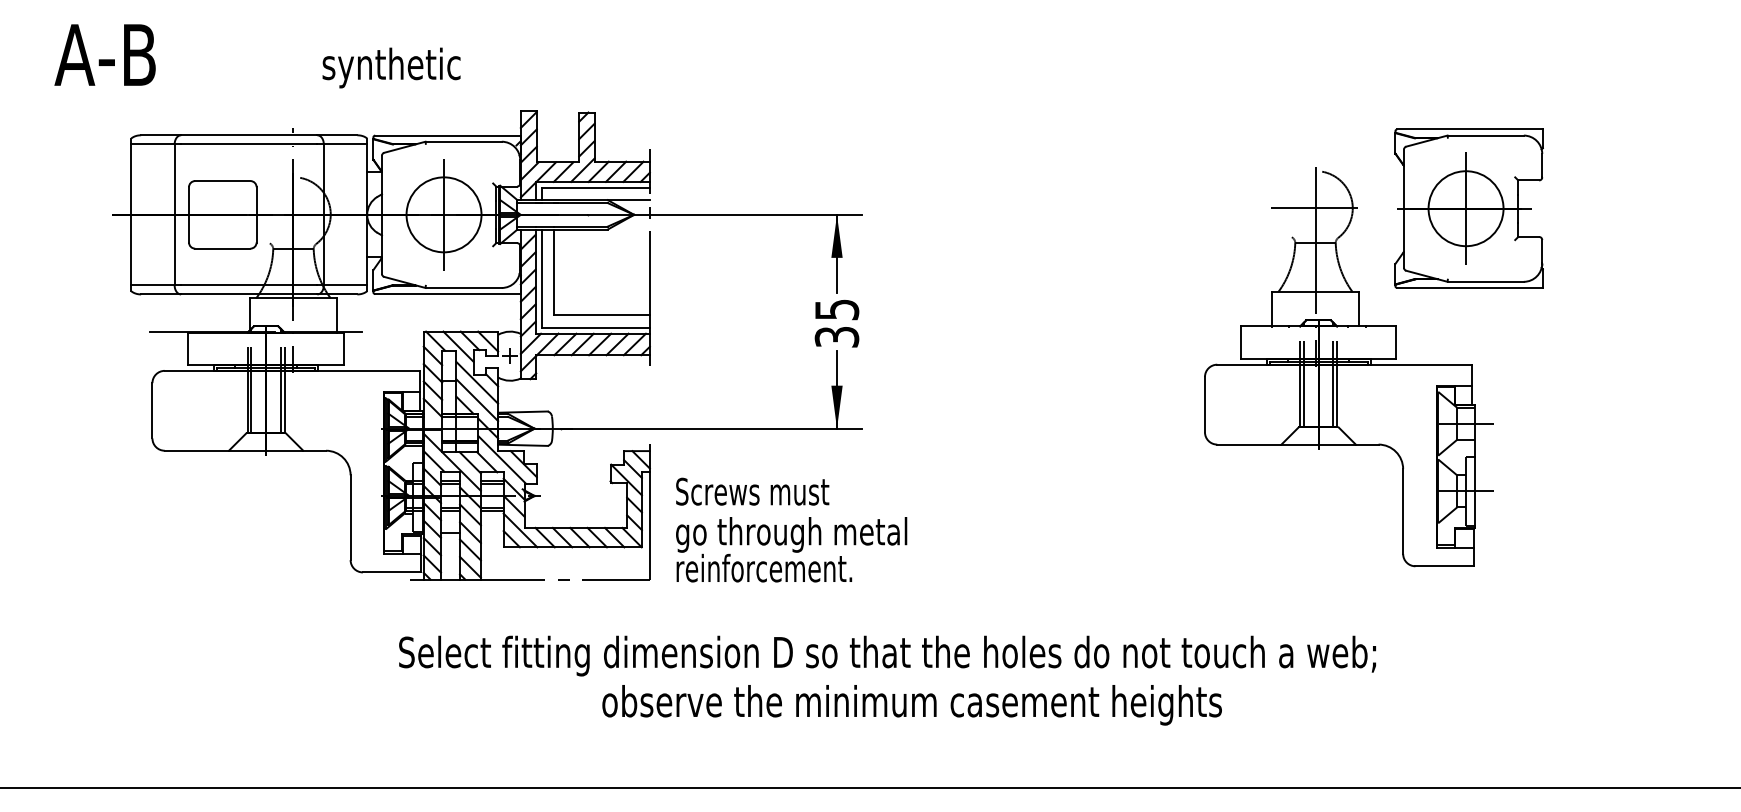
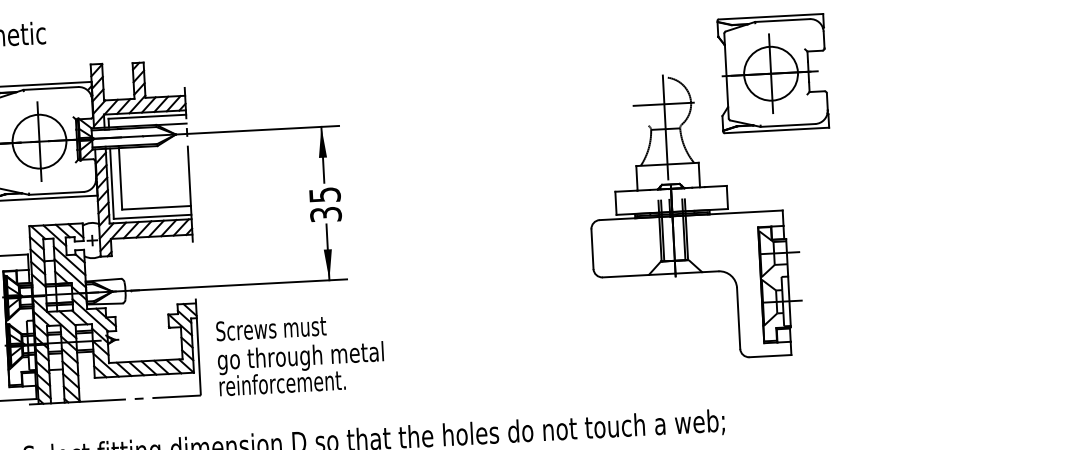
part: (1468, 208) -> (772, 73), moved

